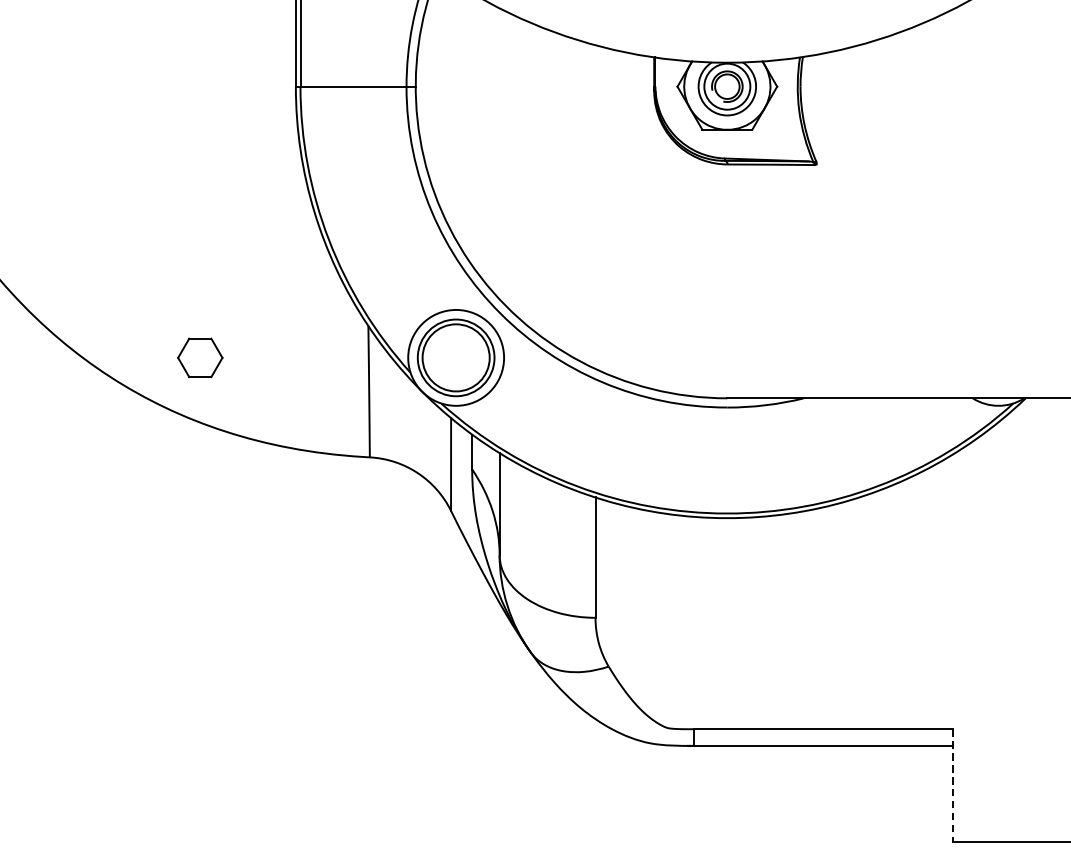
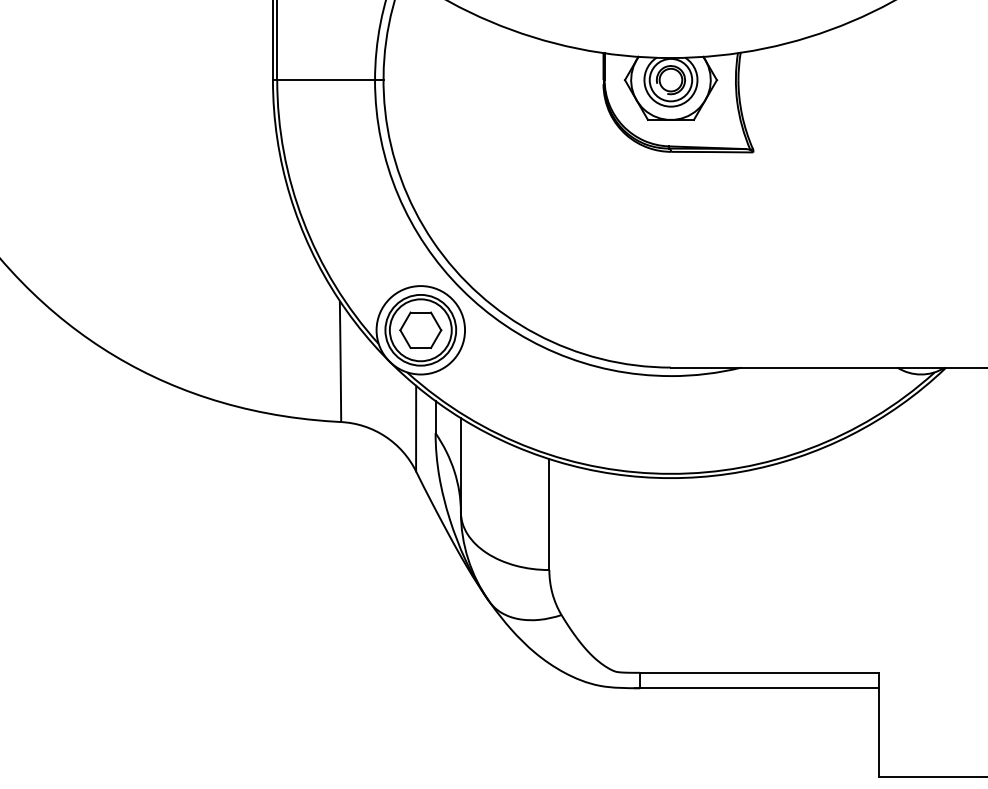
part: (199, 357) -> (420, 329), moved
line: (952, 785) -> (878, 724), dashed -> solid

